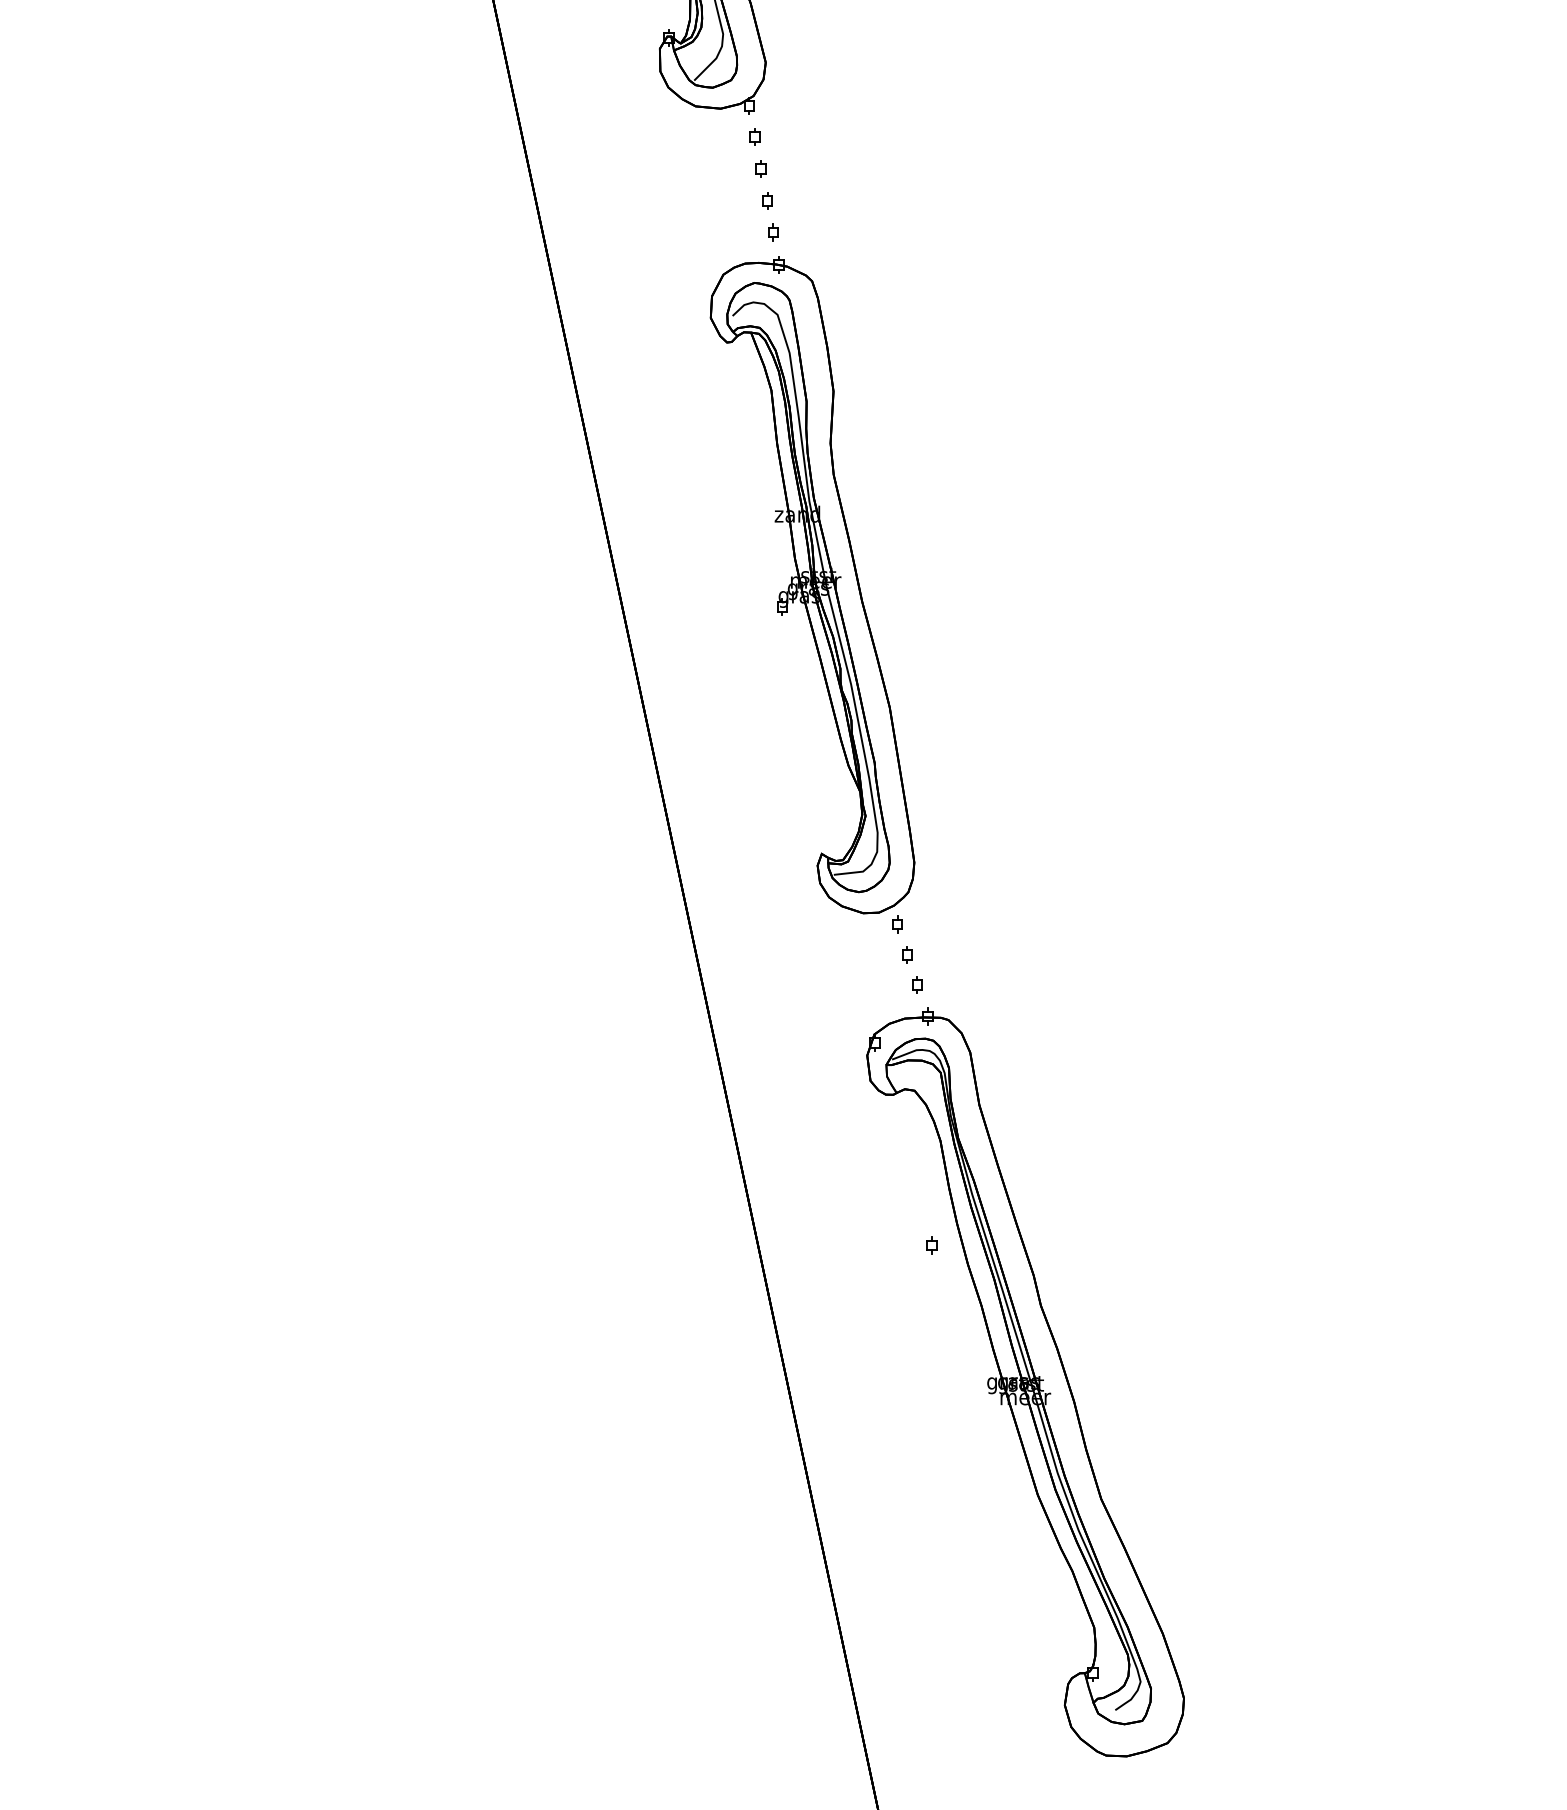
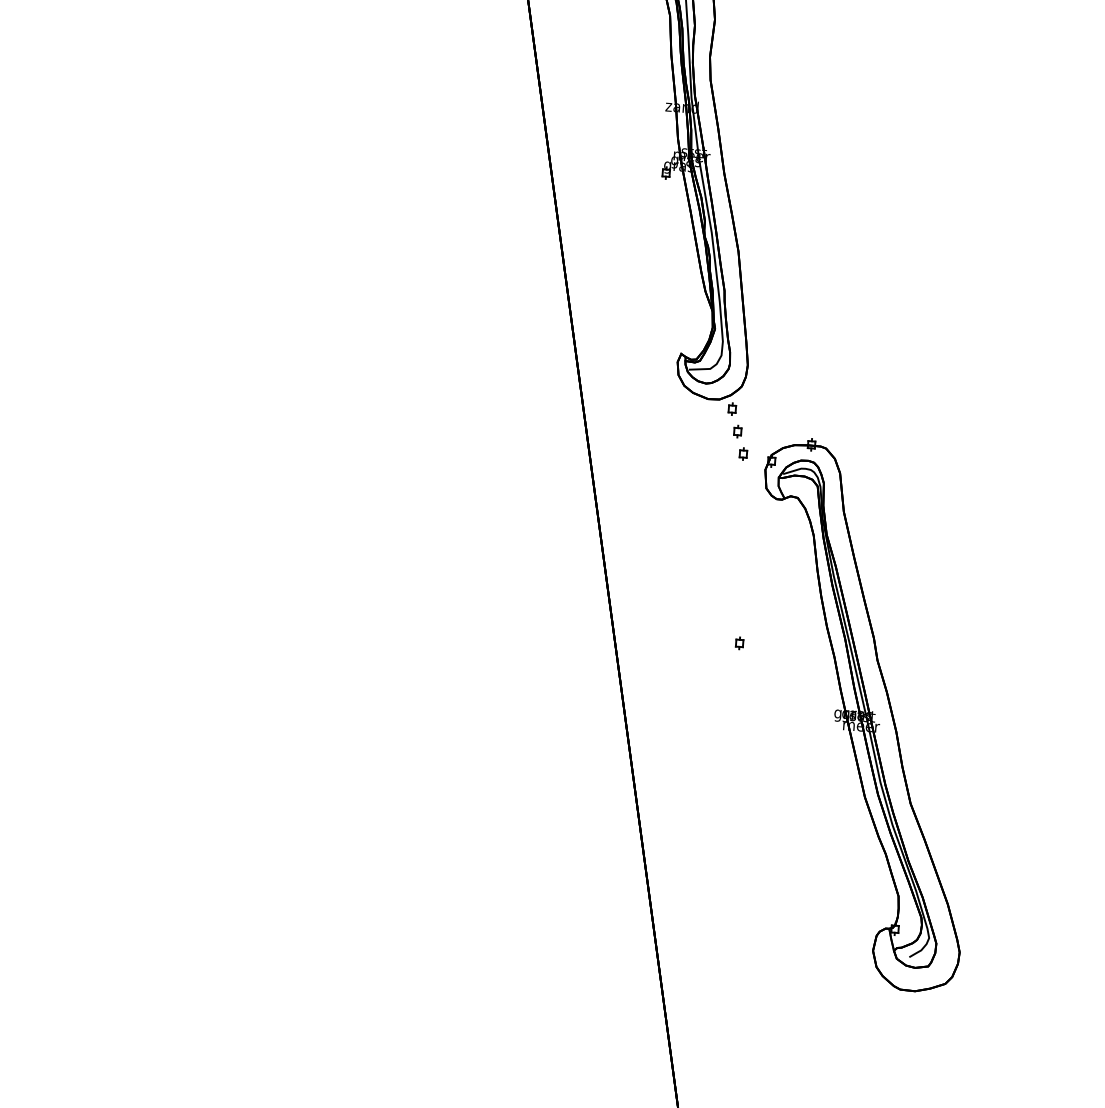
part: (1025, 1382) -> (862, 715), moved

